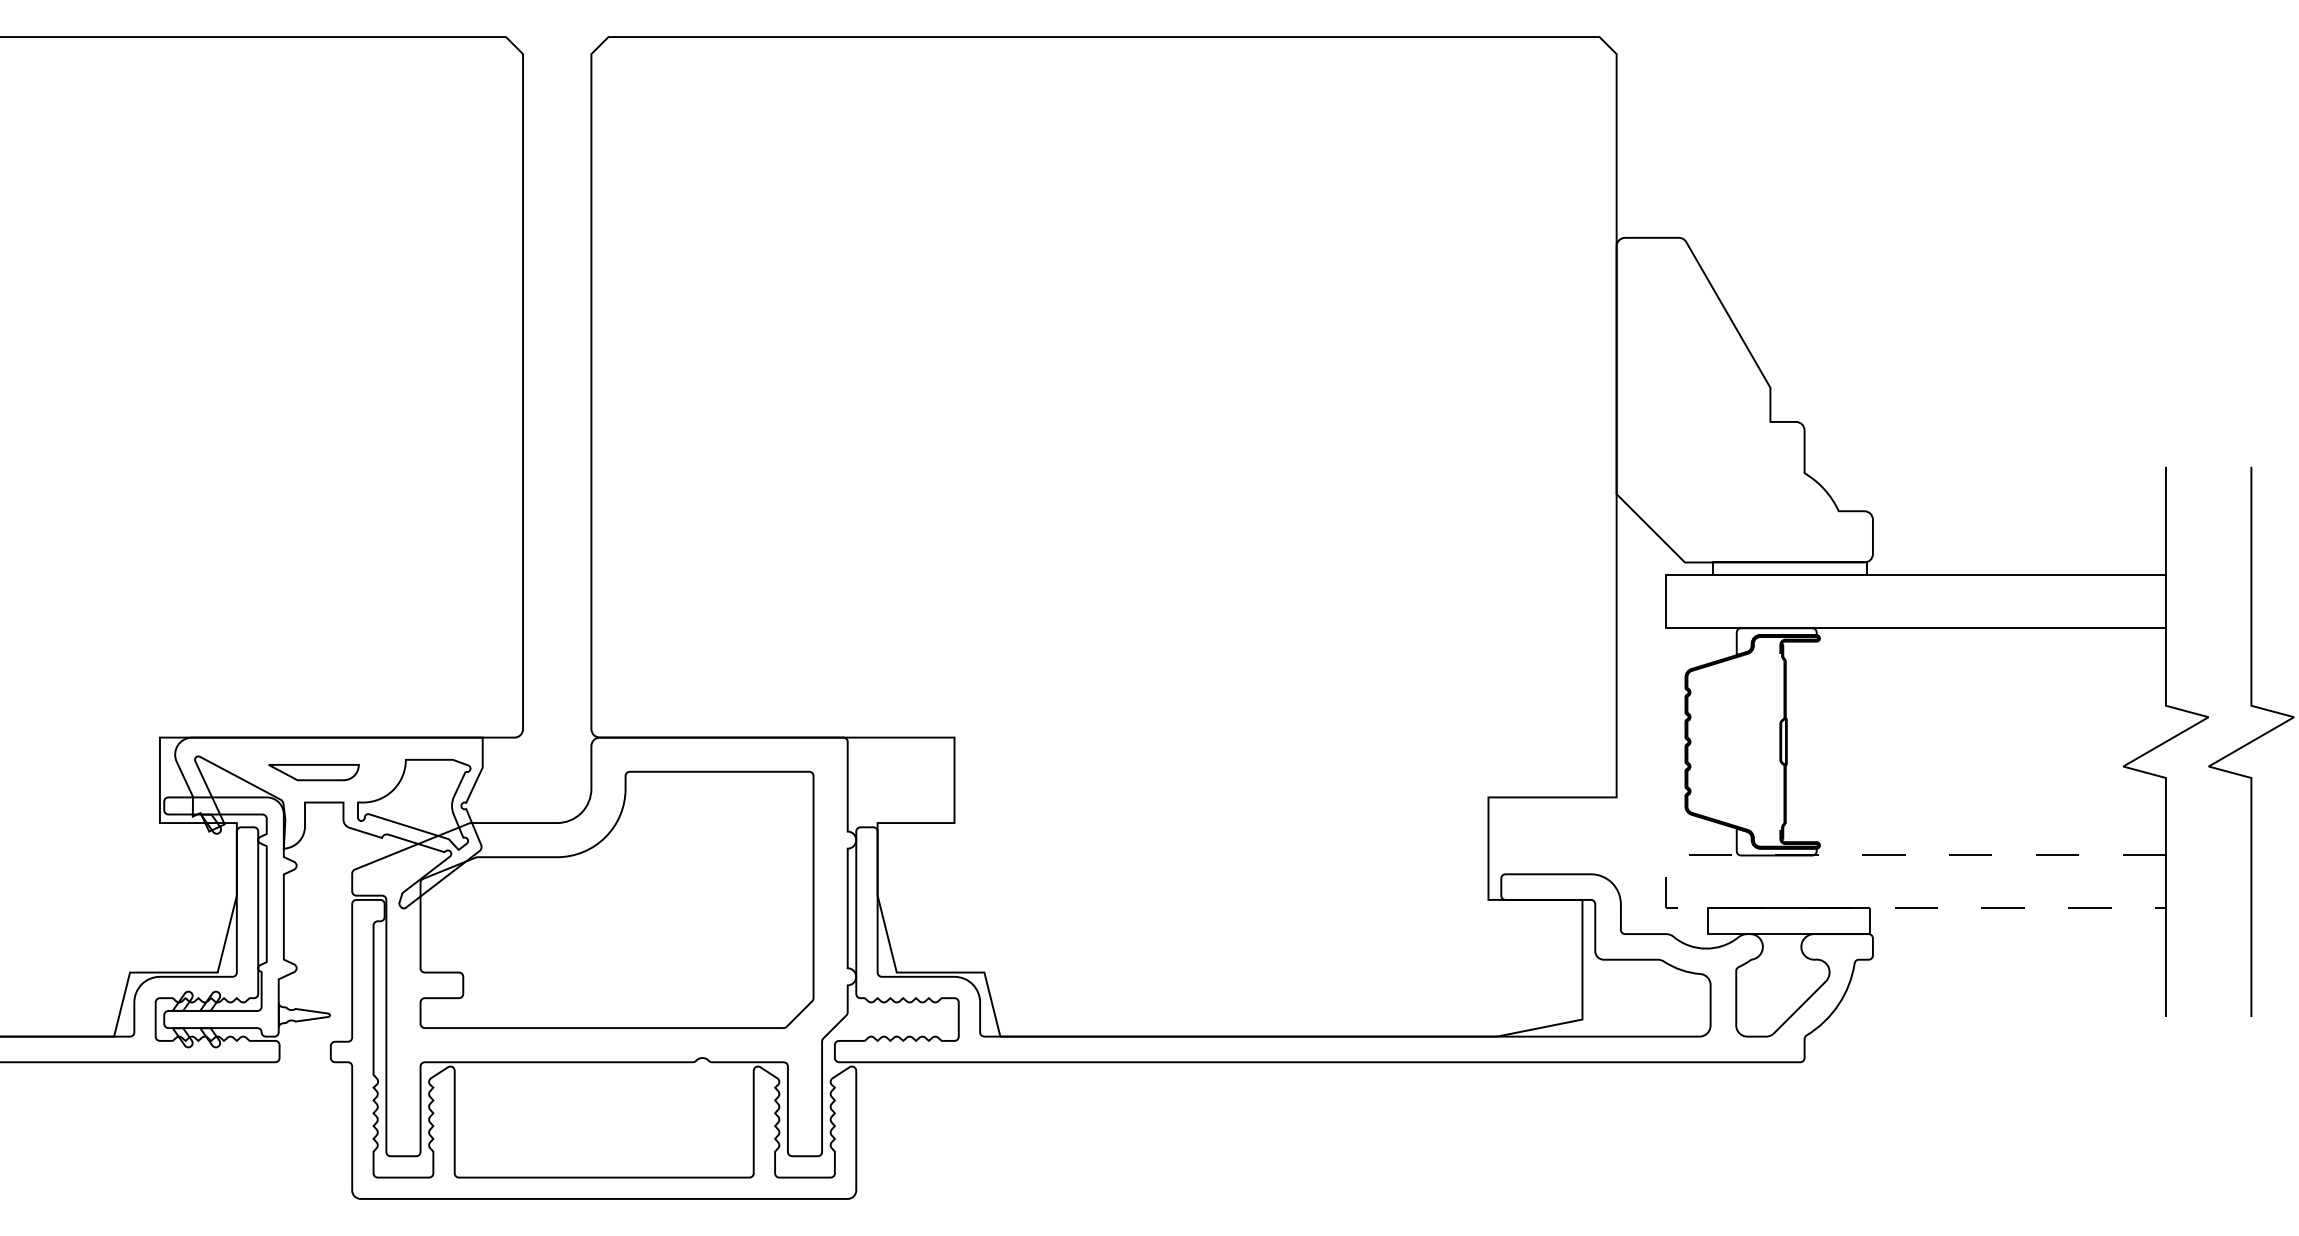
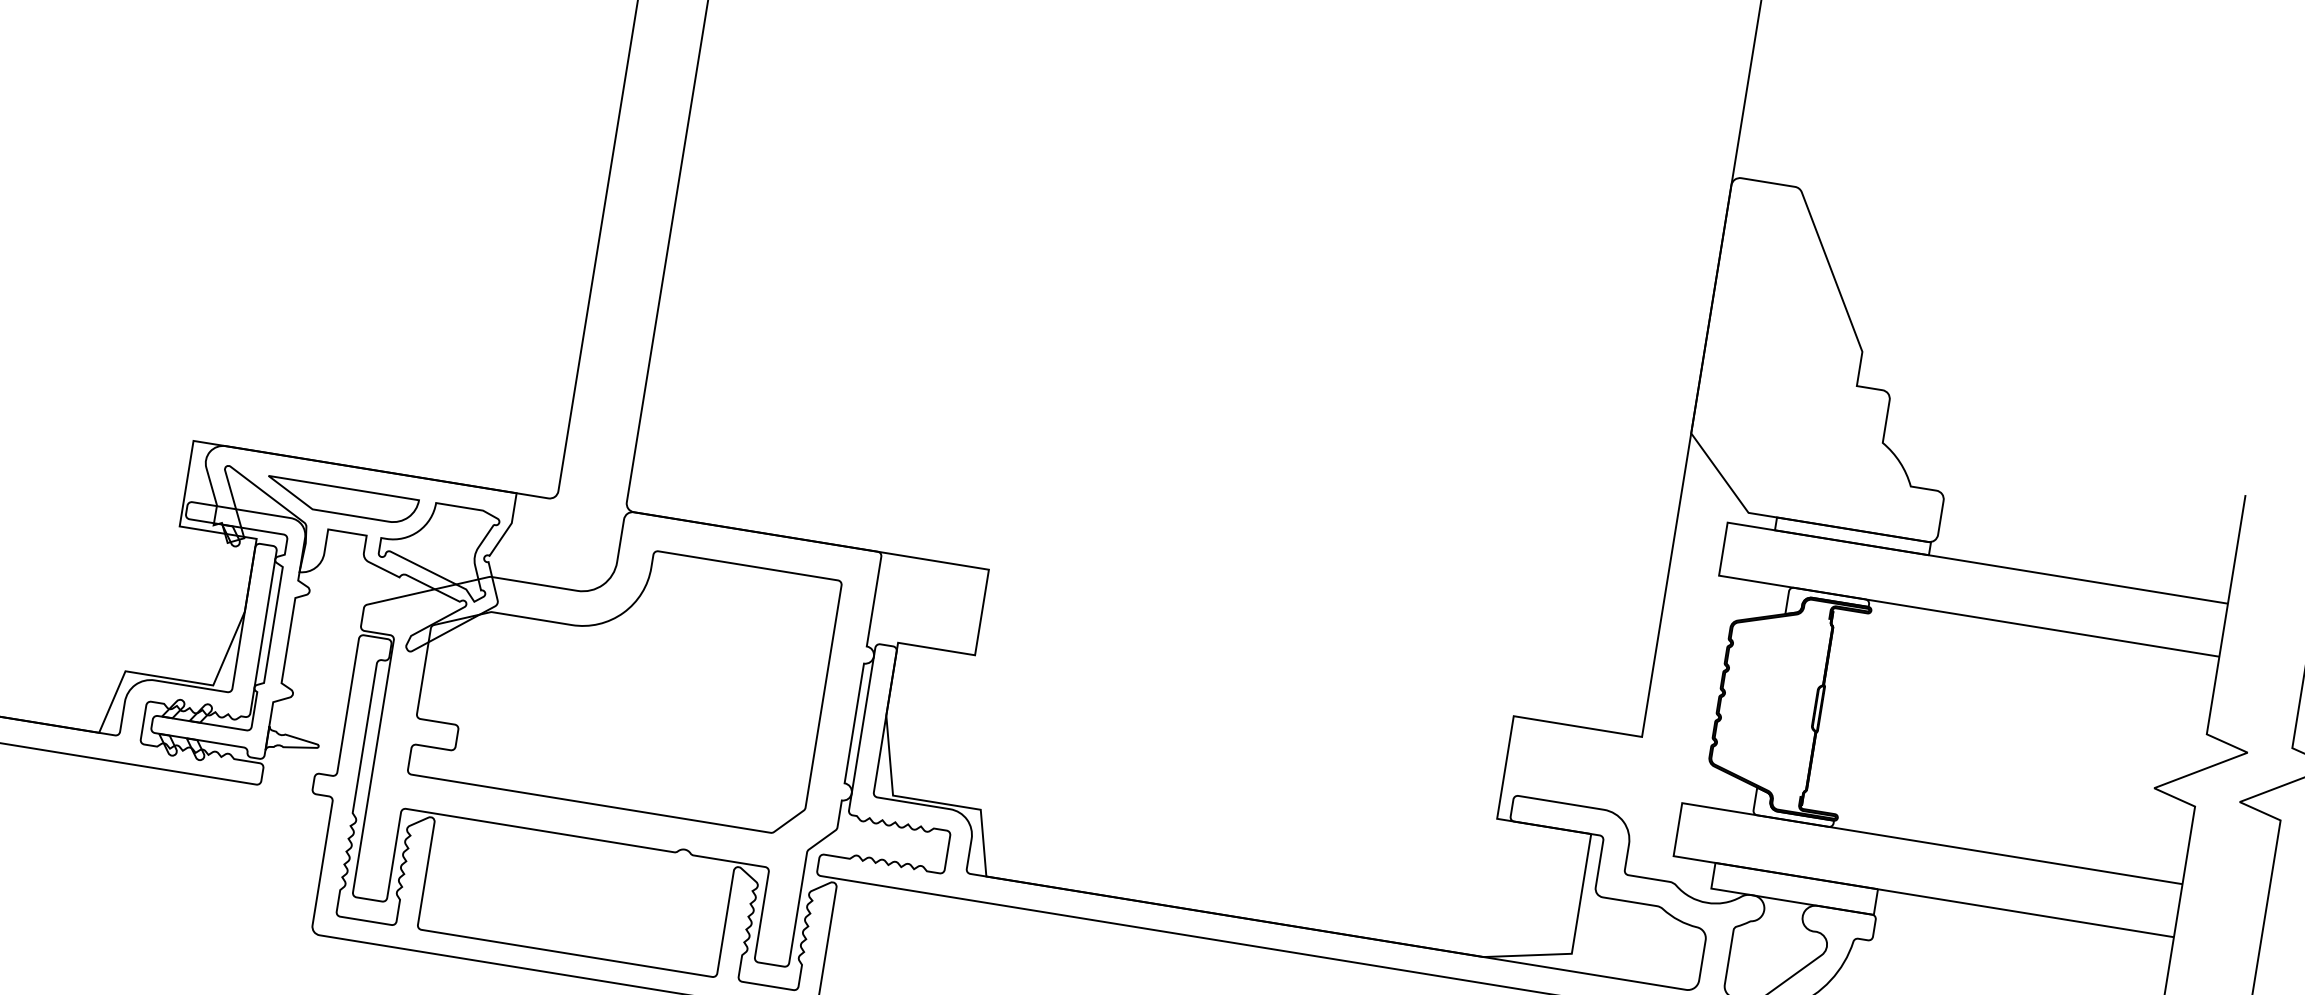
part: (313, 772) -> (341, 500), size x1.67
line: (1666, 882) -> (1678, 830), dashed -> solid

